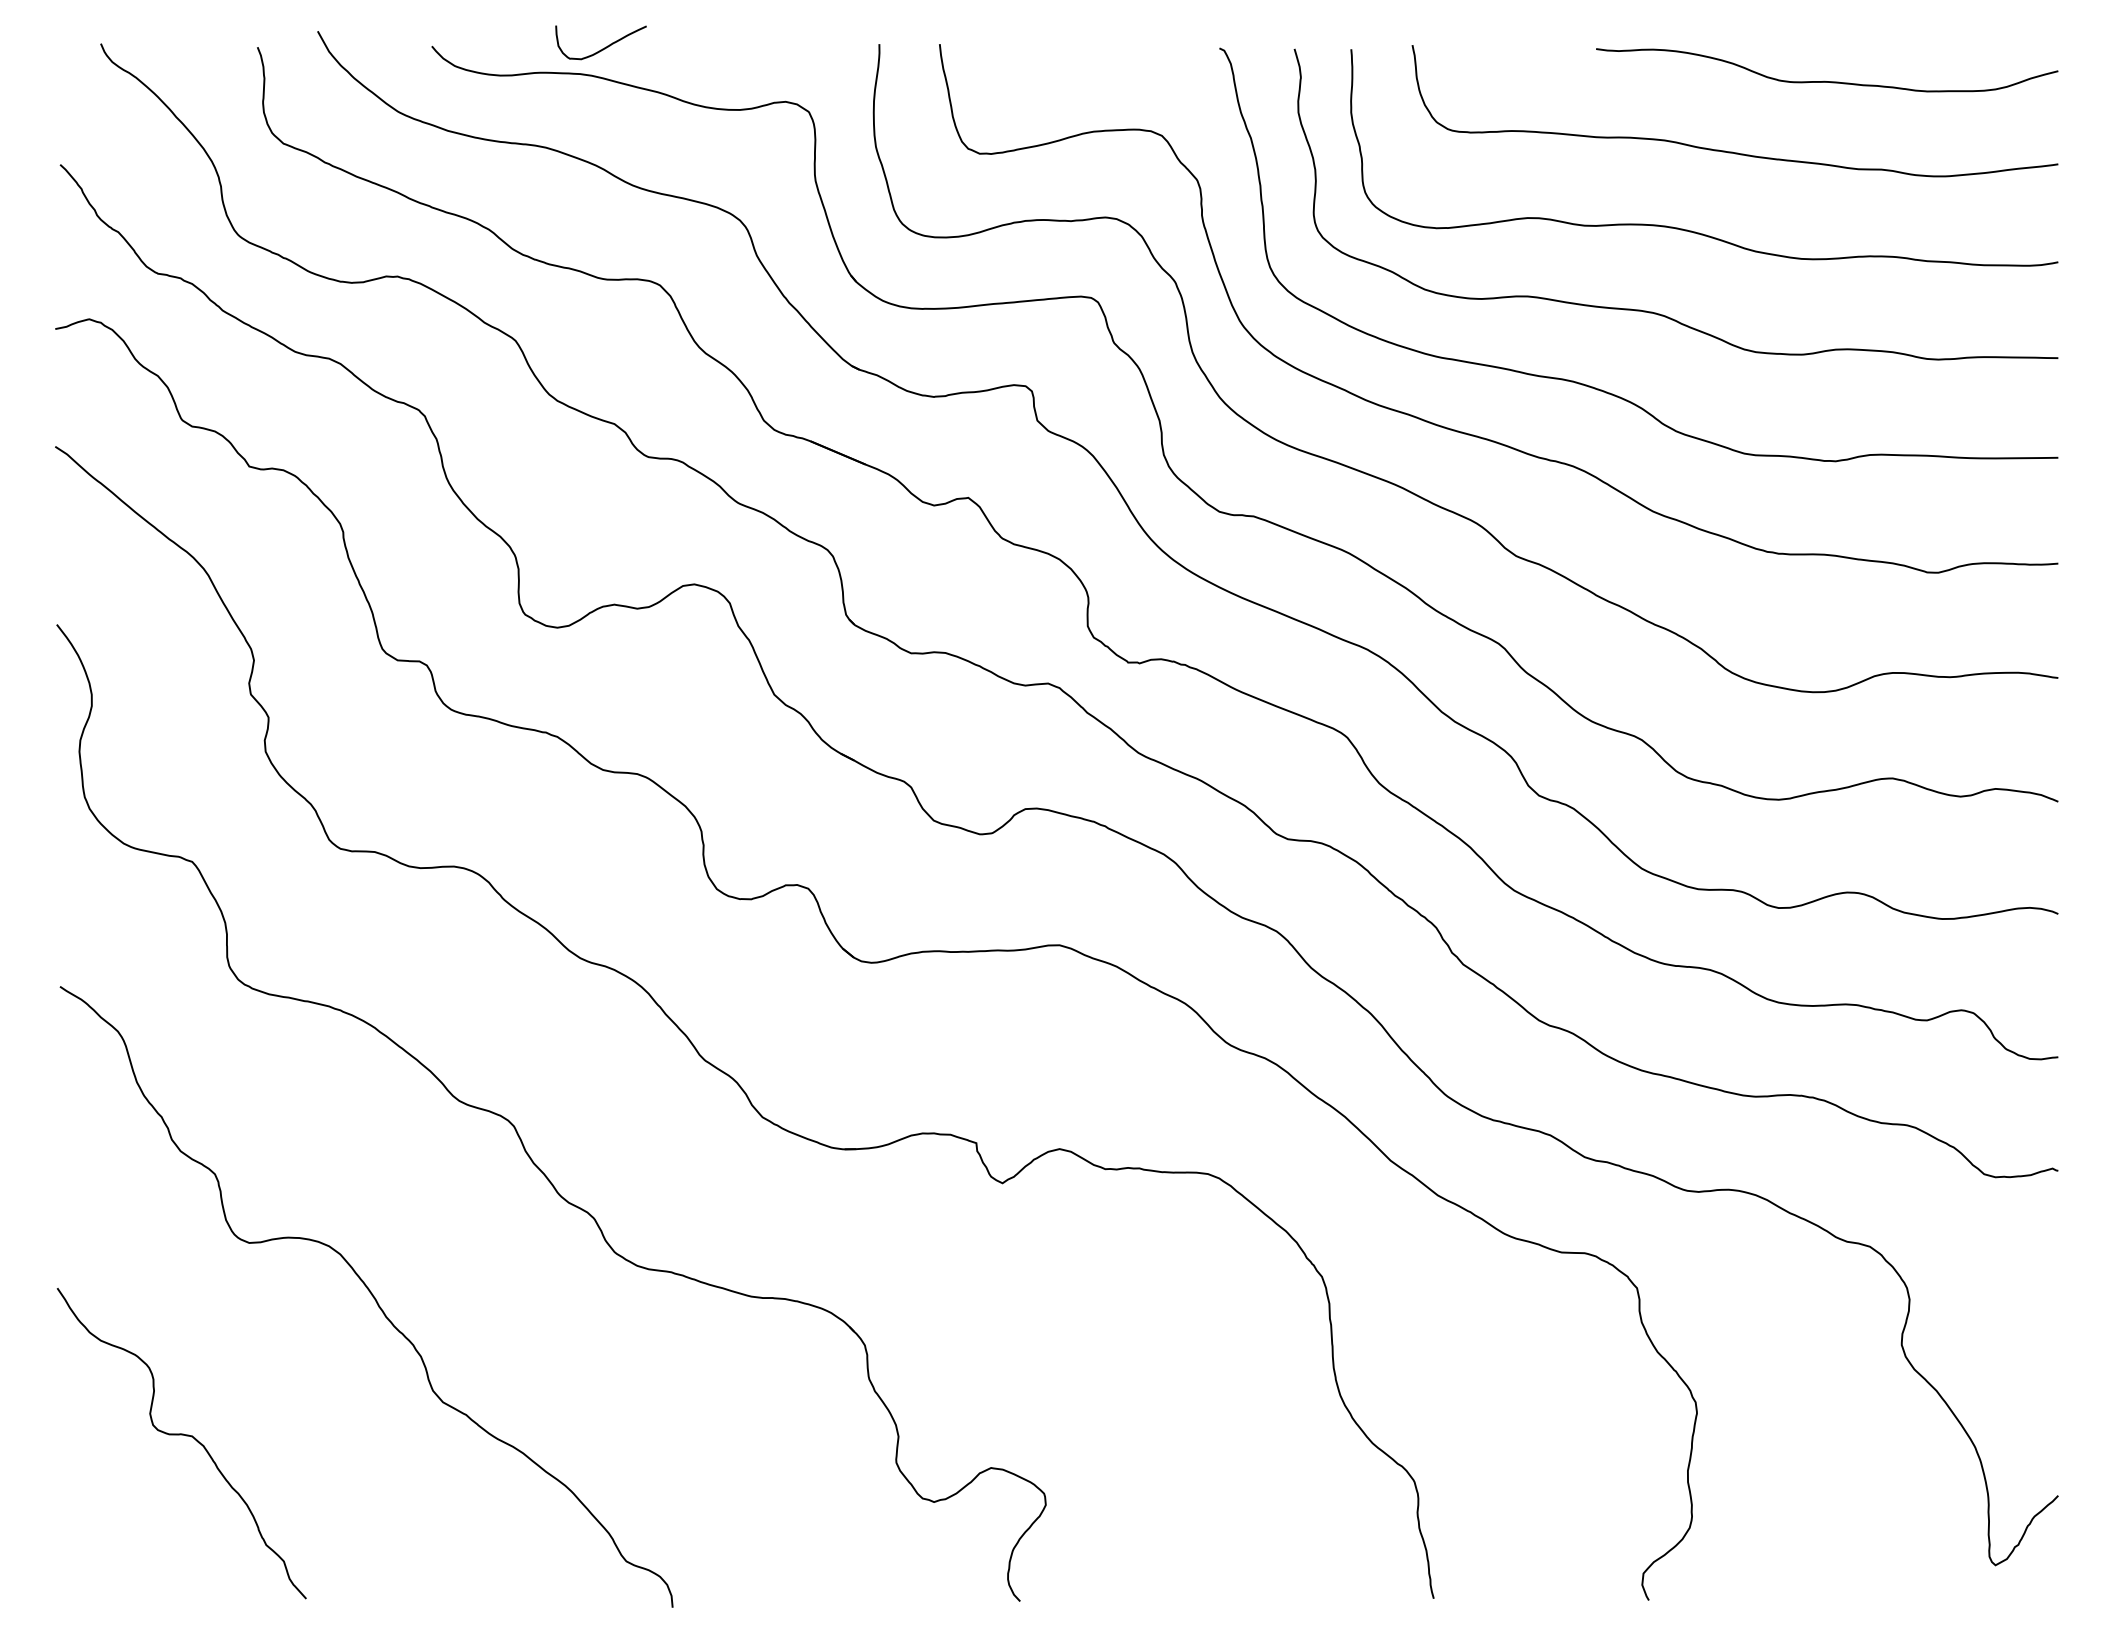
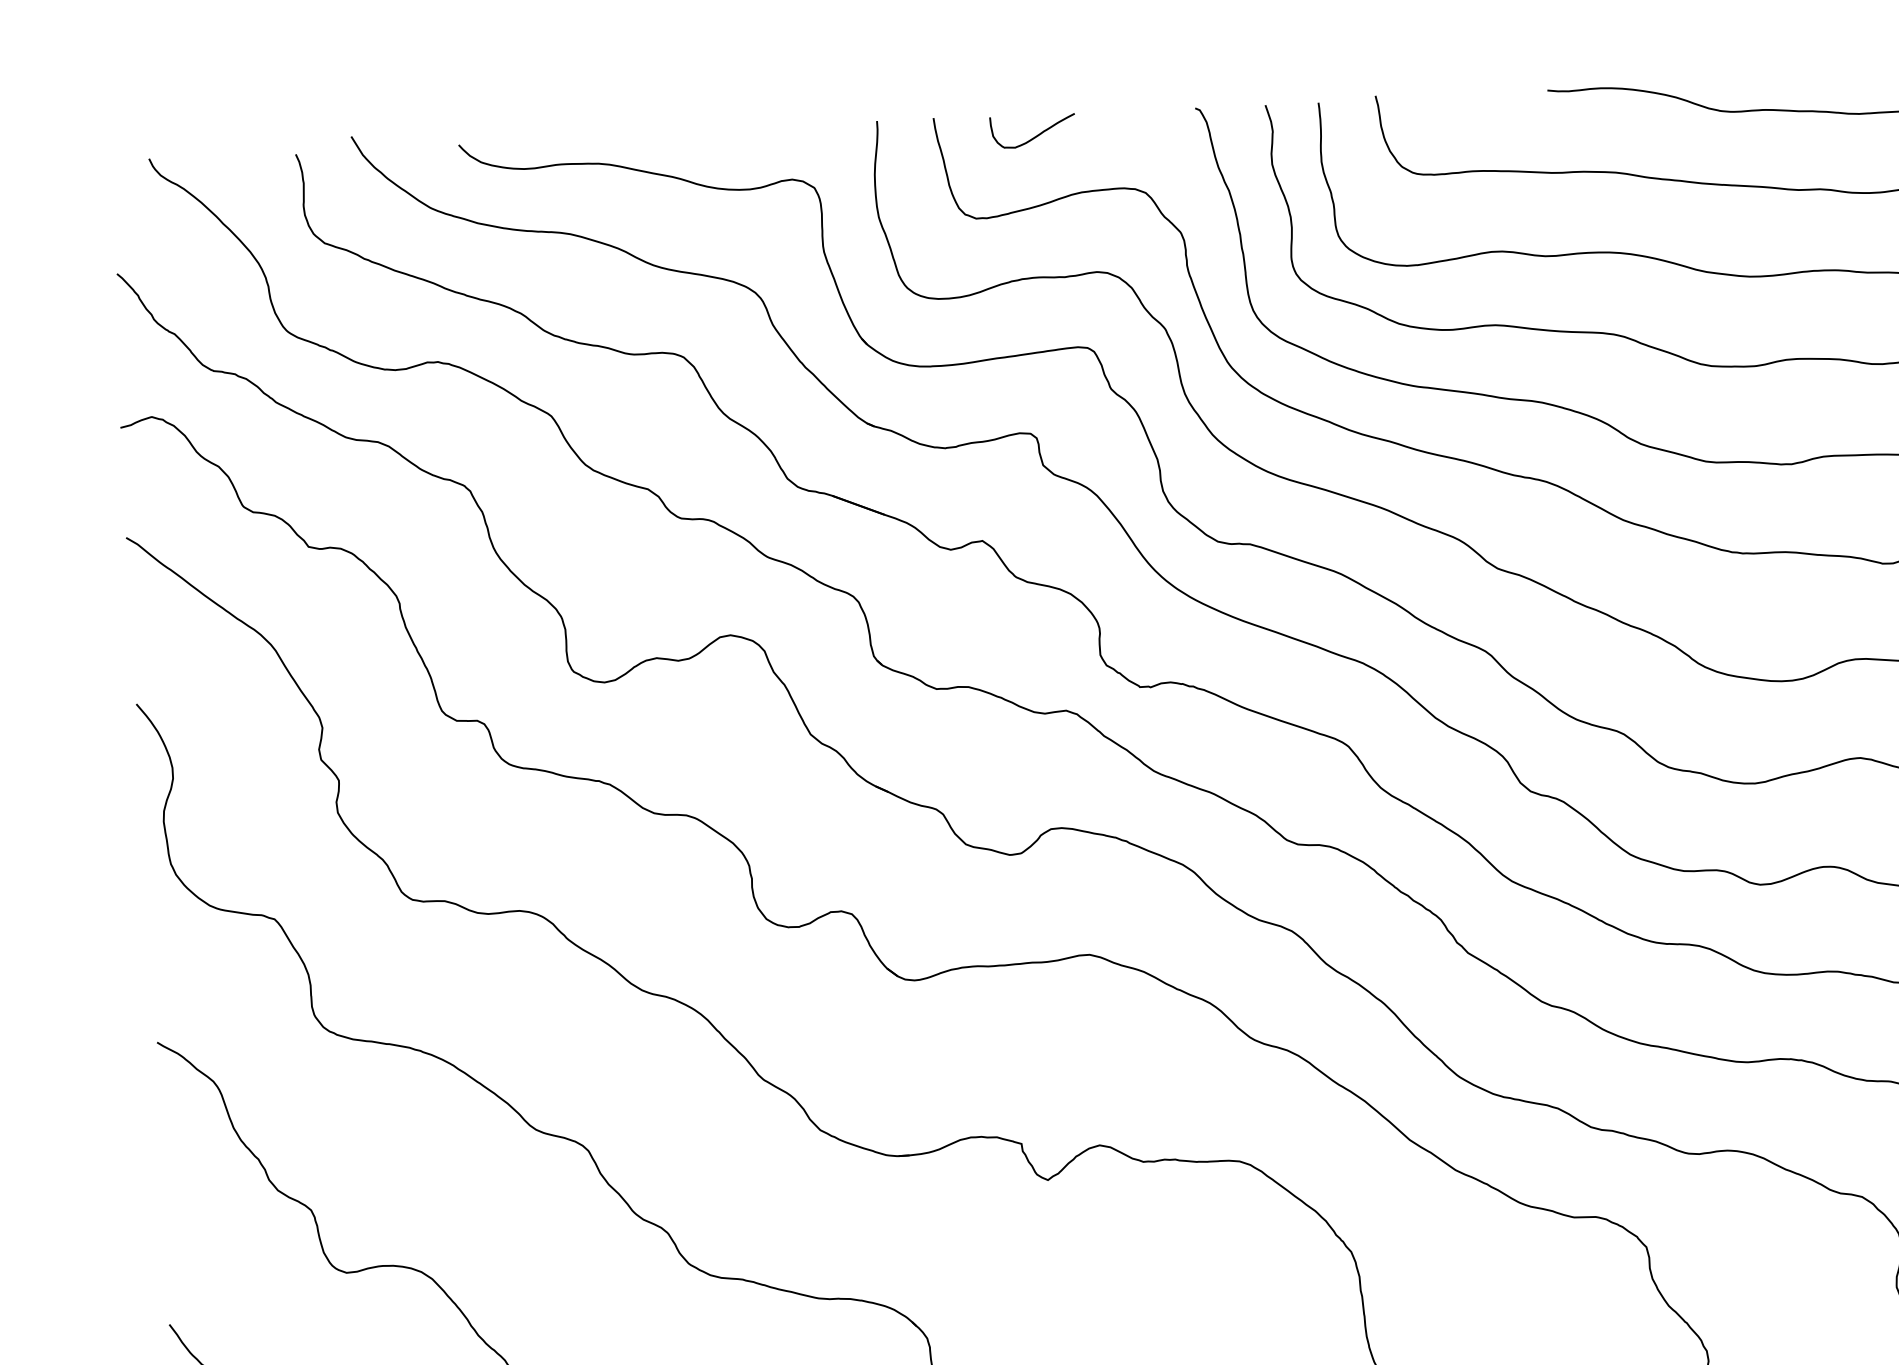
curve: (602, 48) -> (1034, 136), moved

